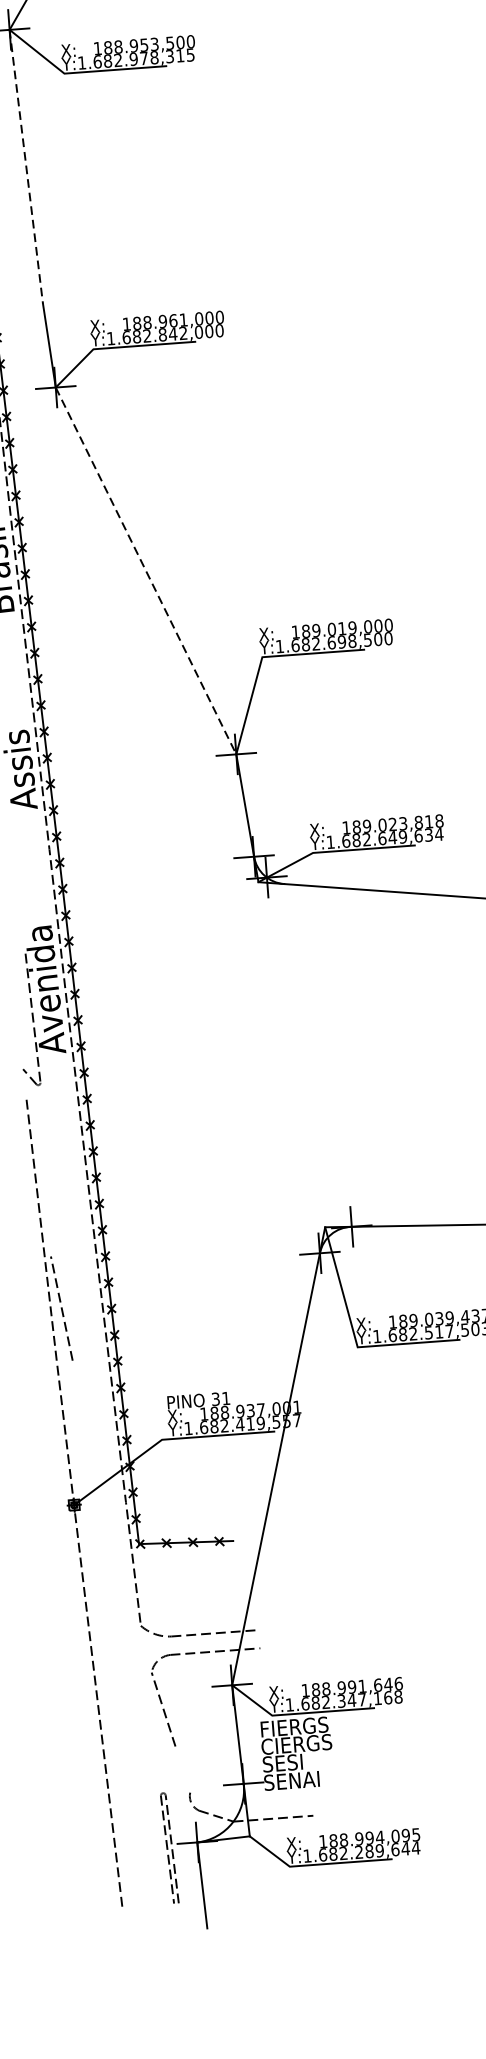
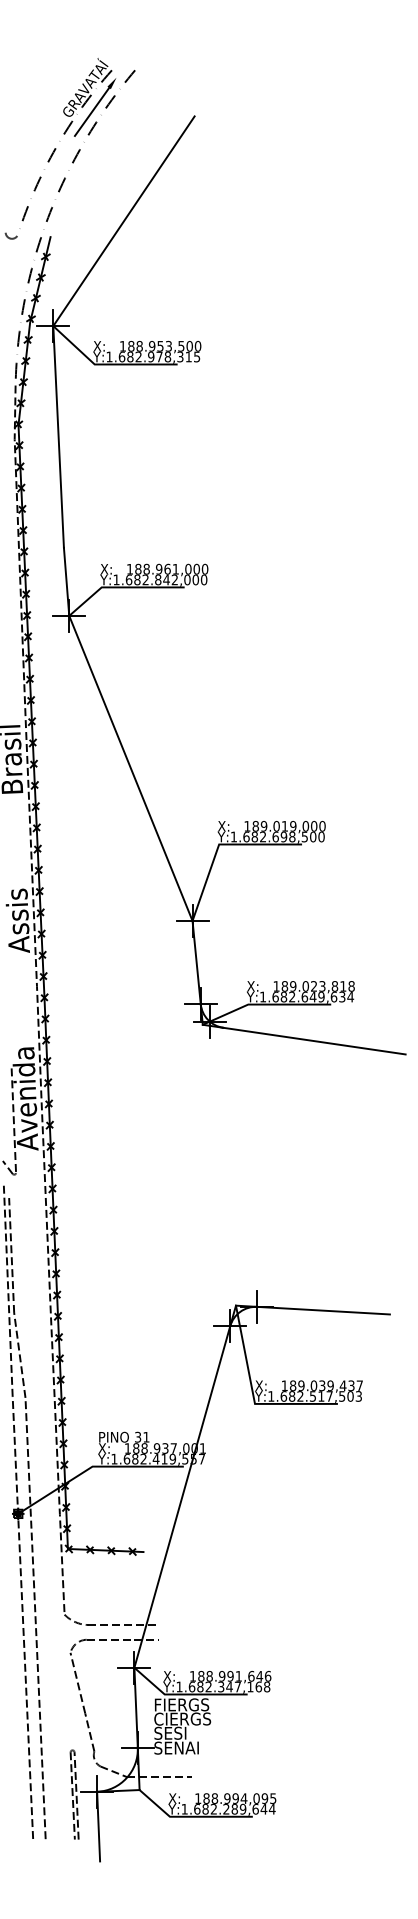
line: (26, 166) -> (58, 436), dashed -> solid
line: (145, 571) -> (130, 768), dashed -> solid
line: (42, 1185) -> (11, 1255), added
line: (105, 1633) -> (35, 1618), added
line: (182, 1769) -> (89, 1732), added

